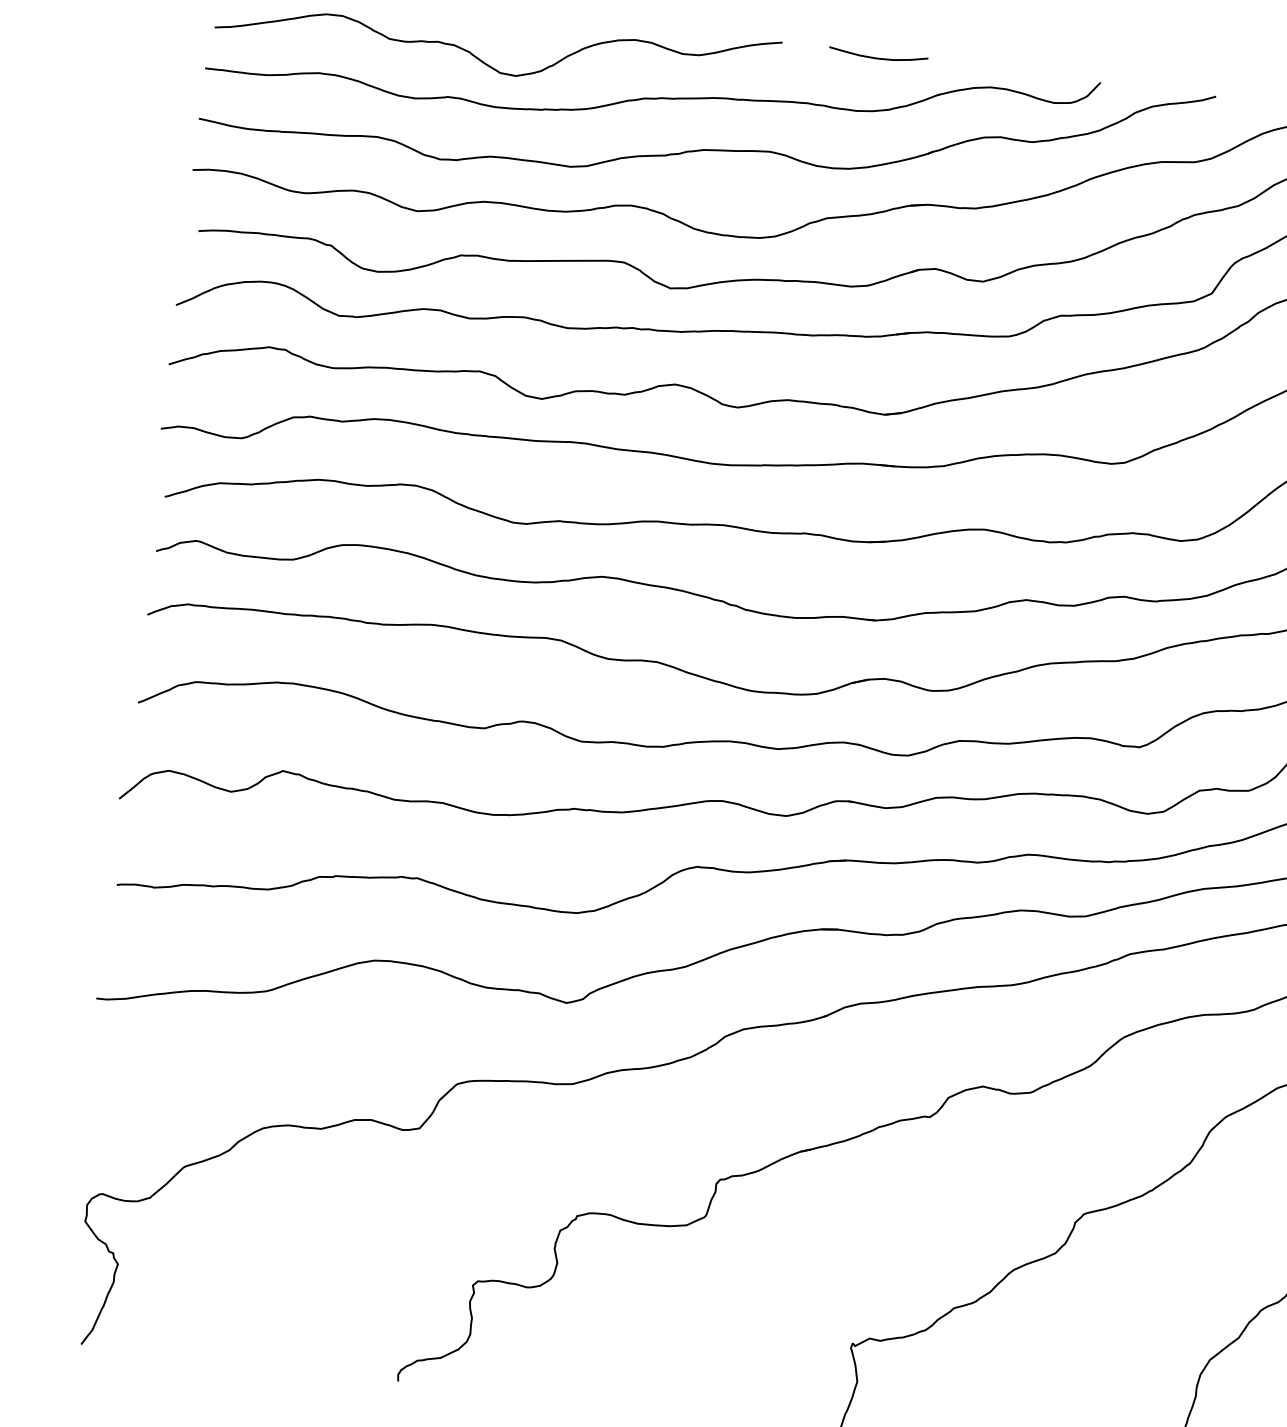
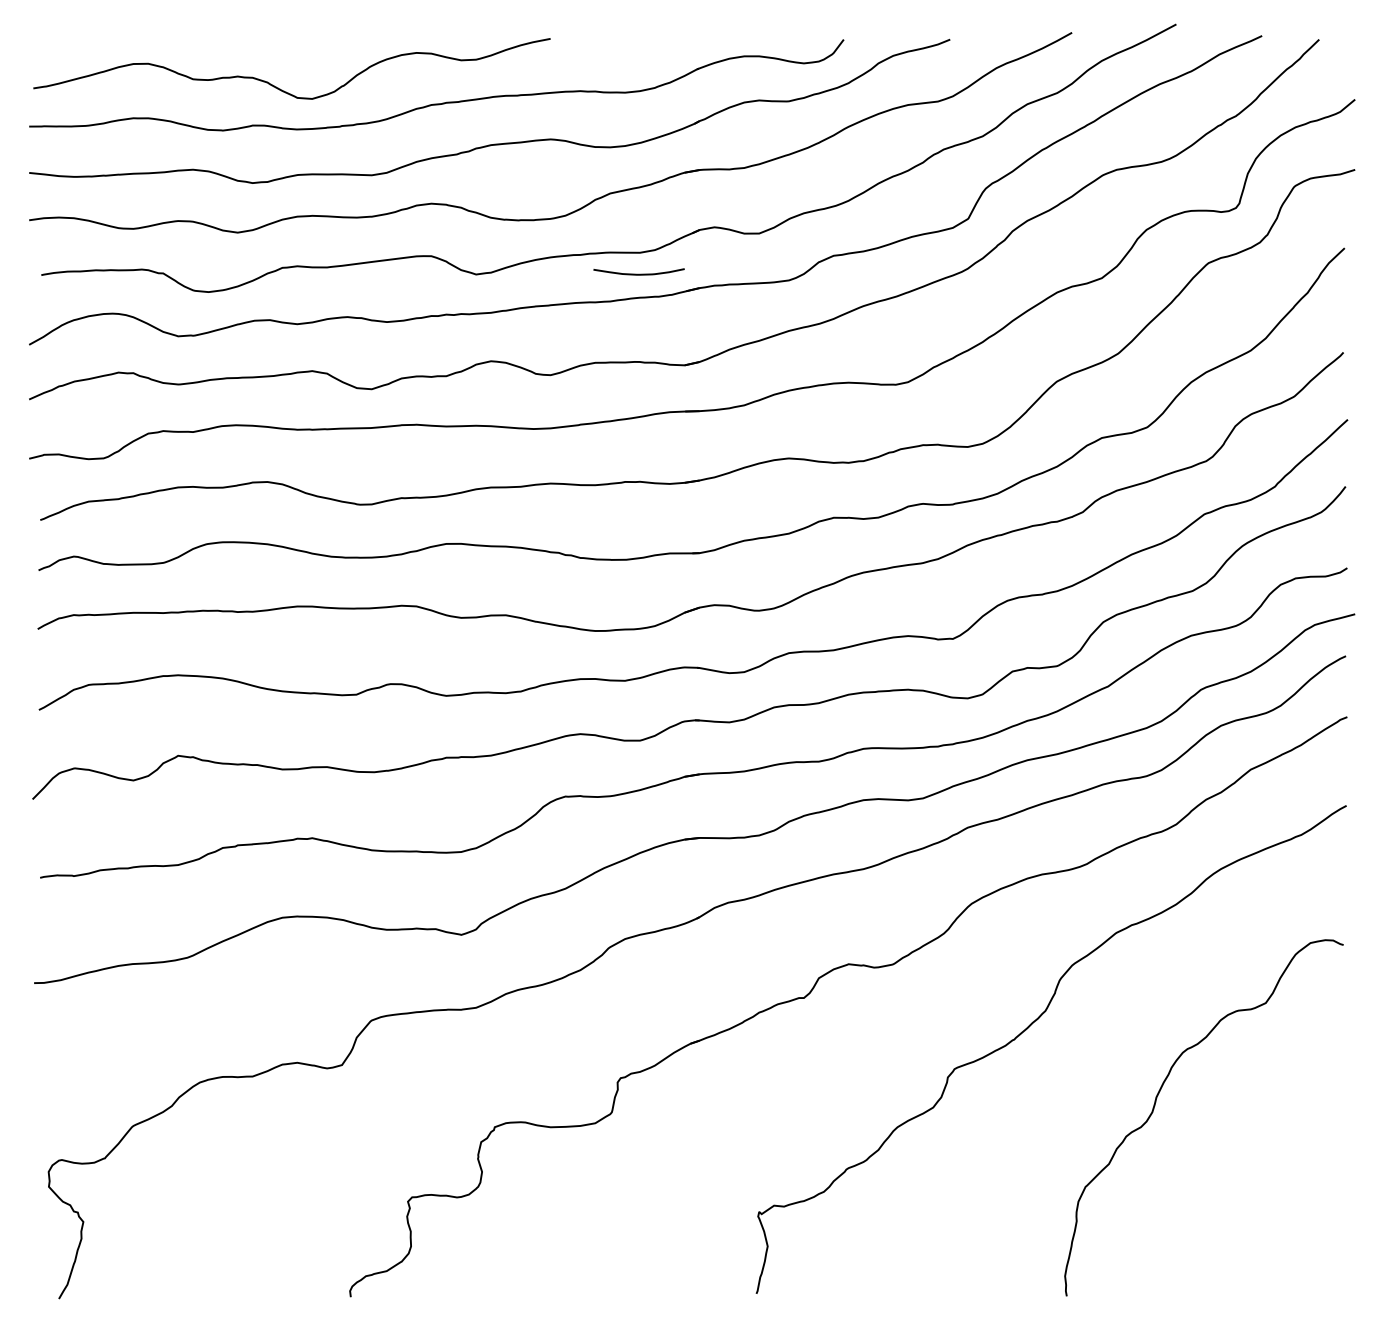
curve: (877, 57) -> (638, 273), moved

